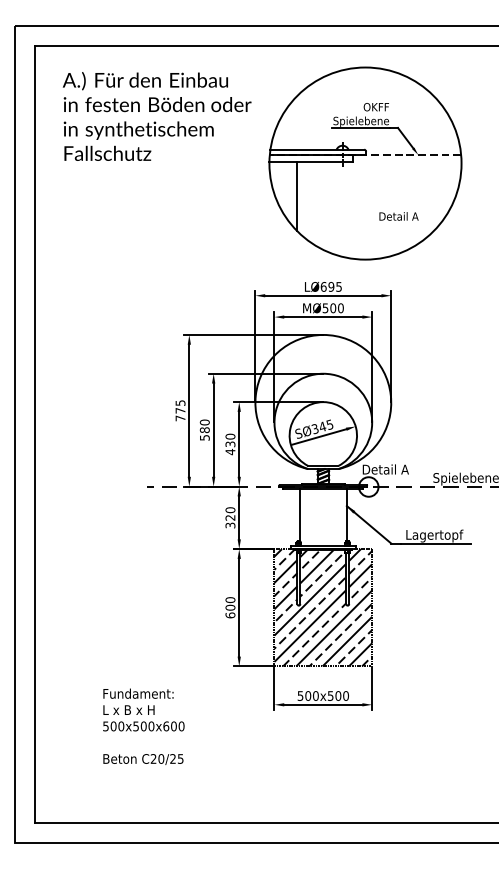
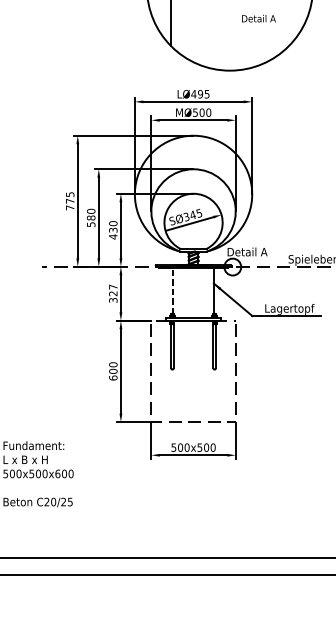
text: (398, 216) -> (258, 18), moved
text: (323, 286) -> (193, 93), LØ695 -> LØ495
text: (230, 510) -> (113, 287), 320 -> 327
line: (299, 514) -> (172, 290), solid -> dashed
hatch: (323, 607) -> (193, 371), removed

